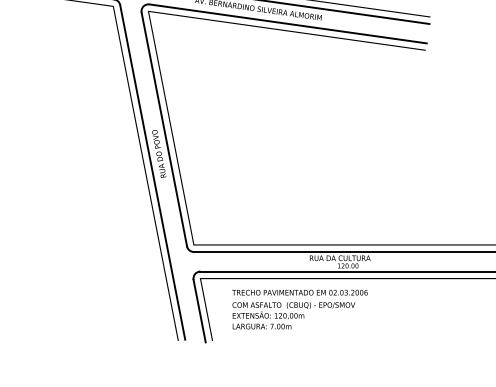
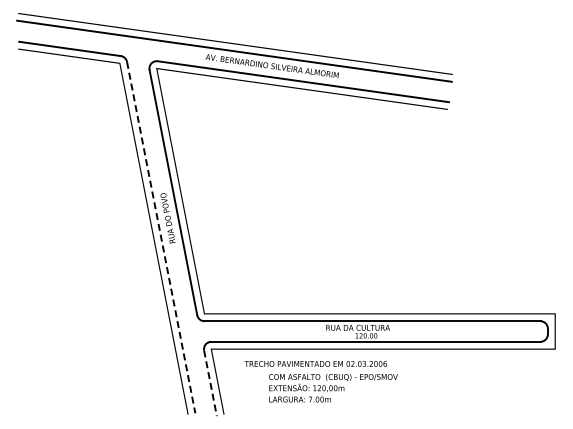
line: (152, 172) -> (161, 237), solid -> dashed
line: (199, 311) -> (210, 383), solid -> dashed
text: (293, 316) -> (333, 388), moved

